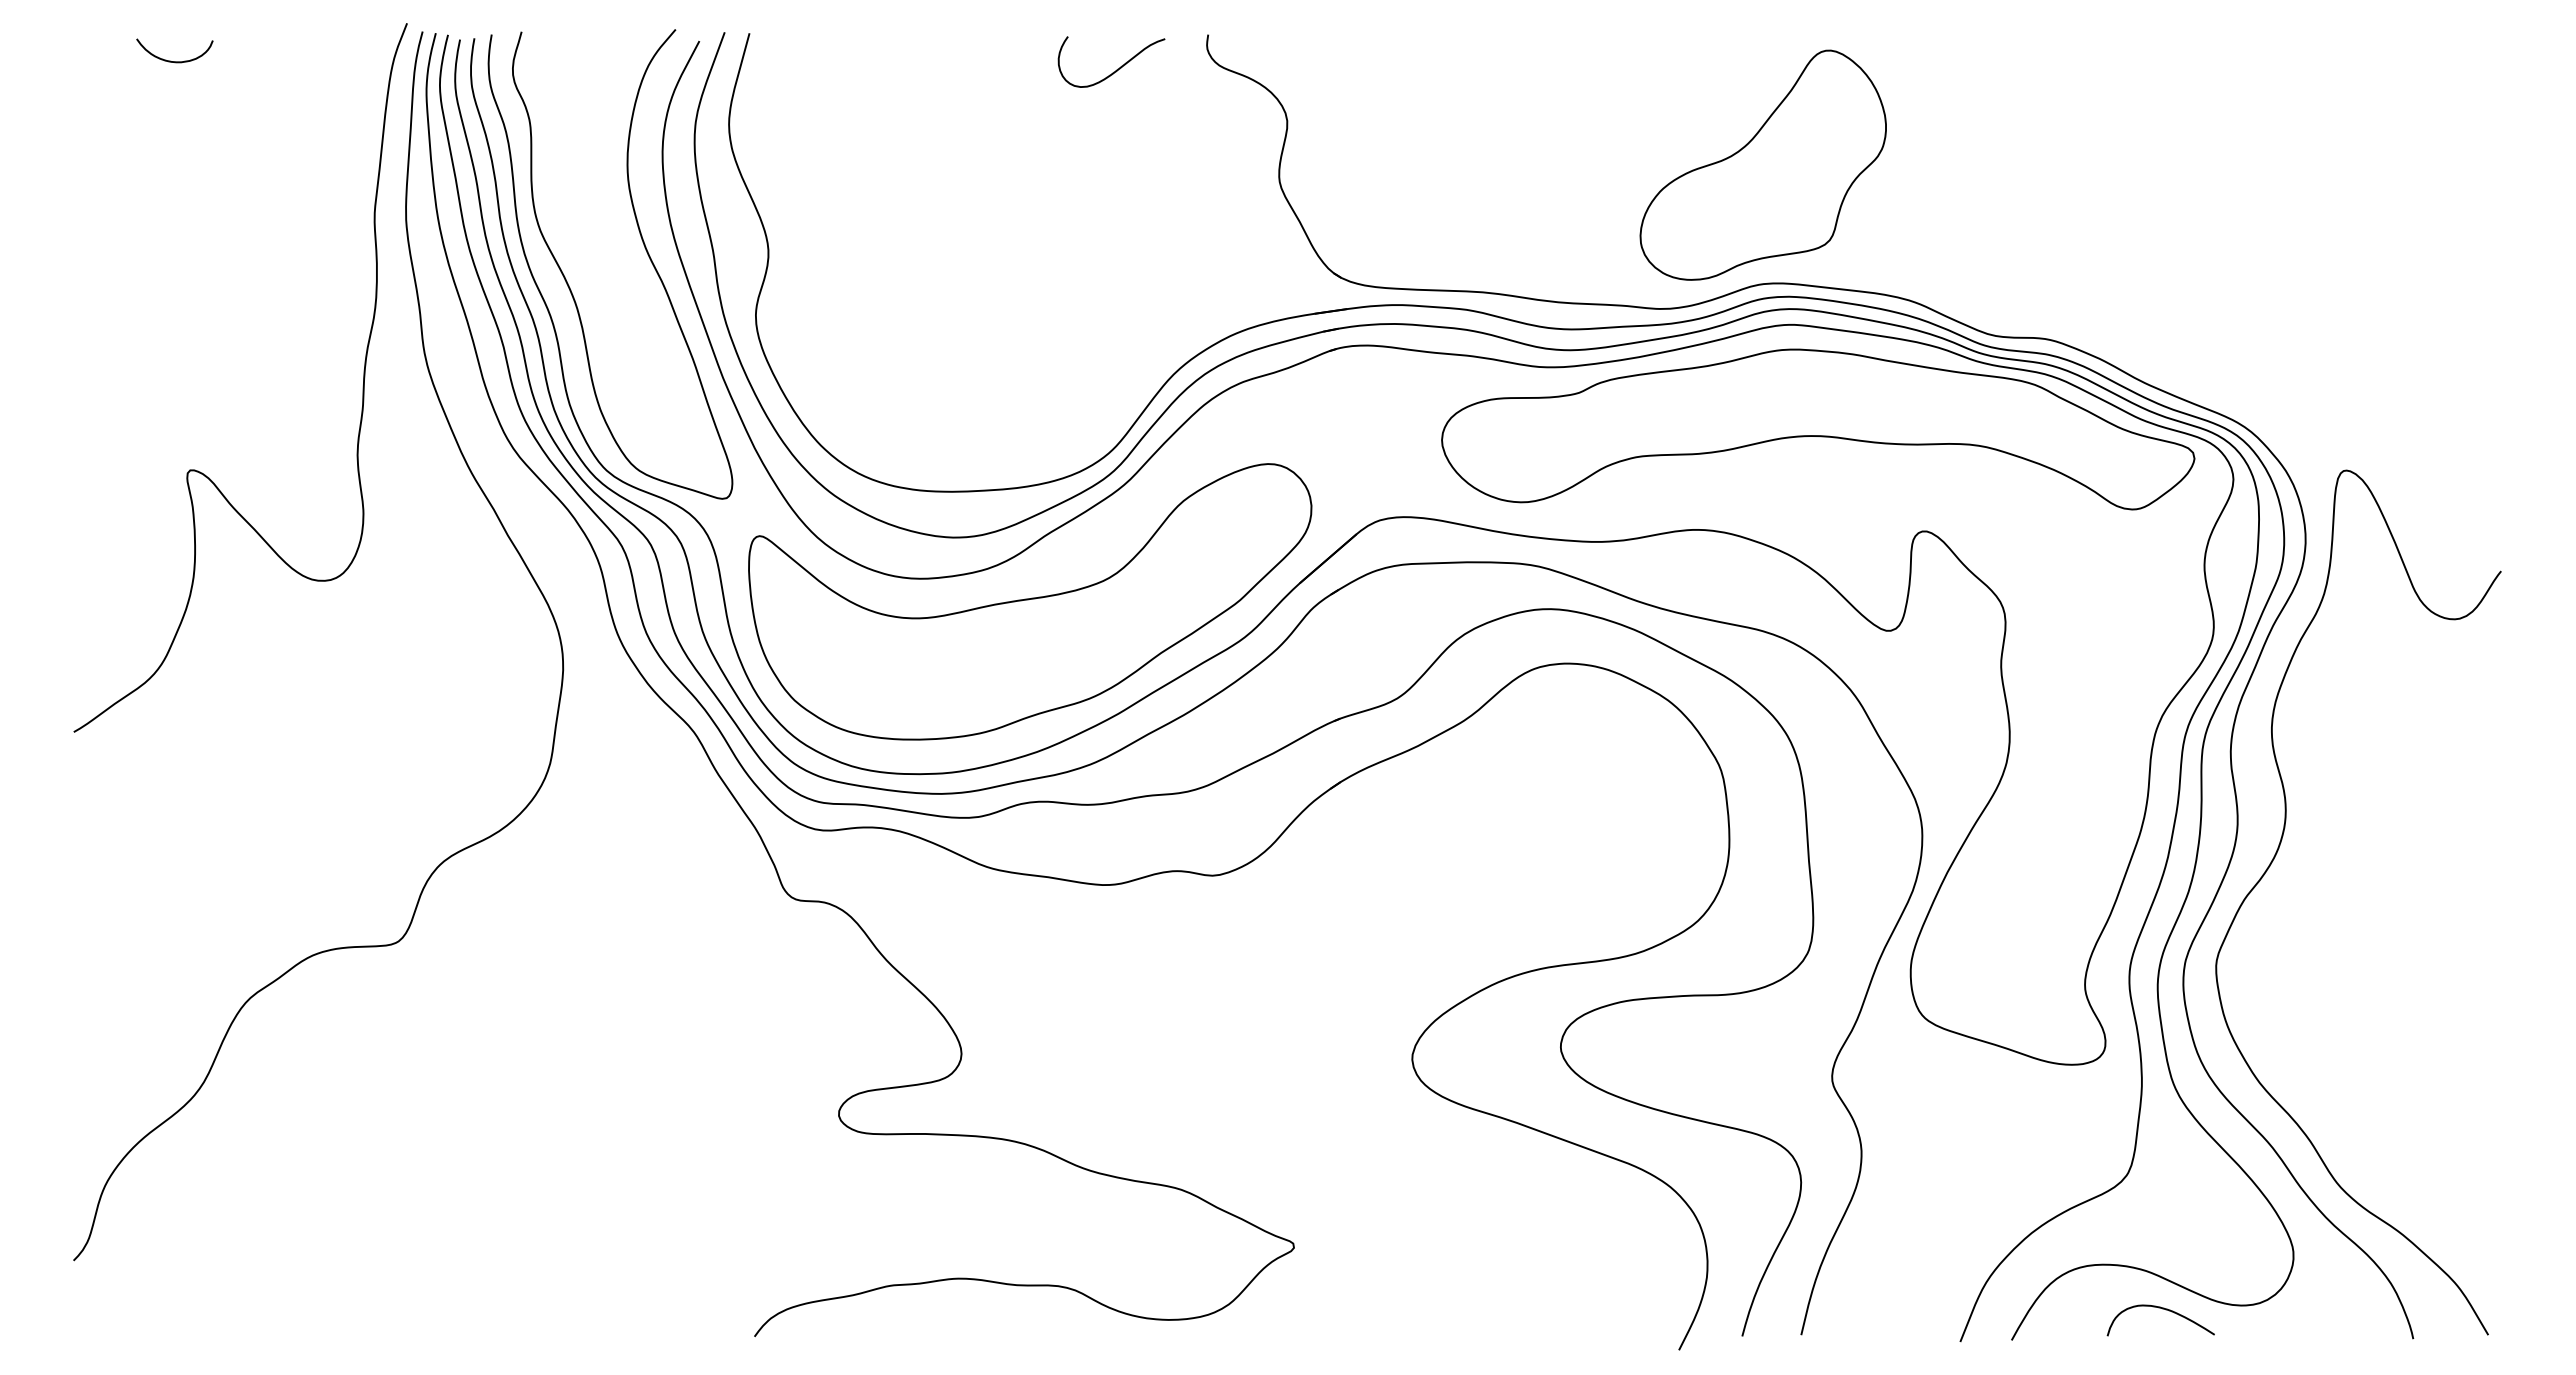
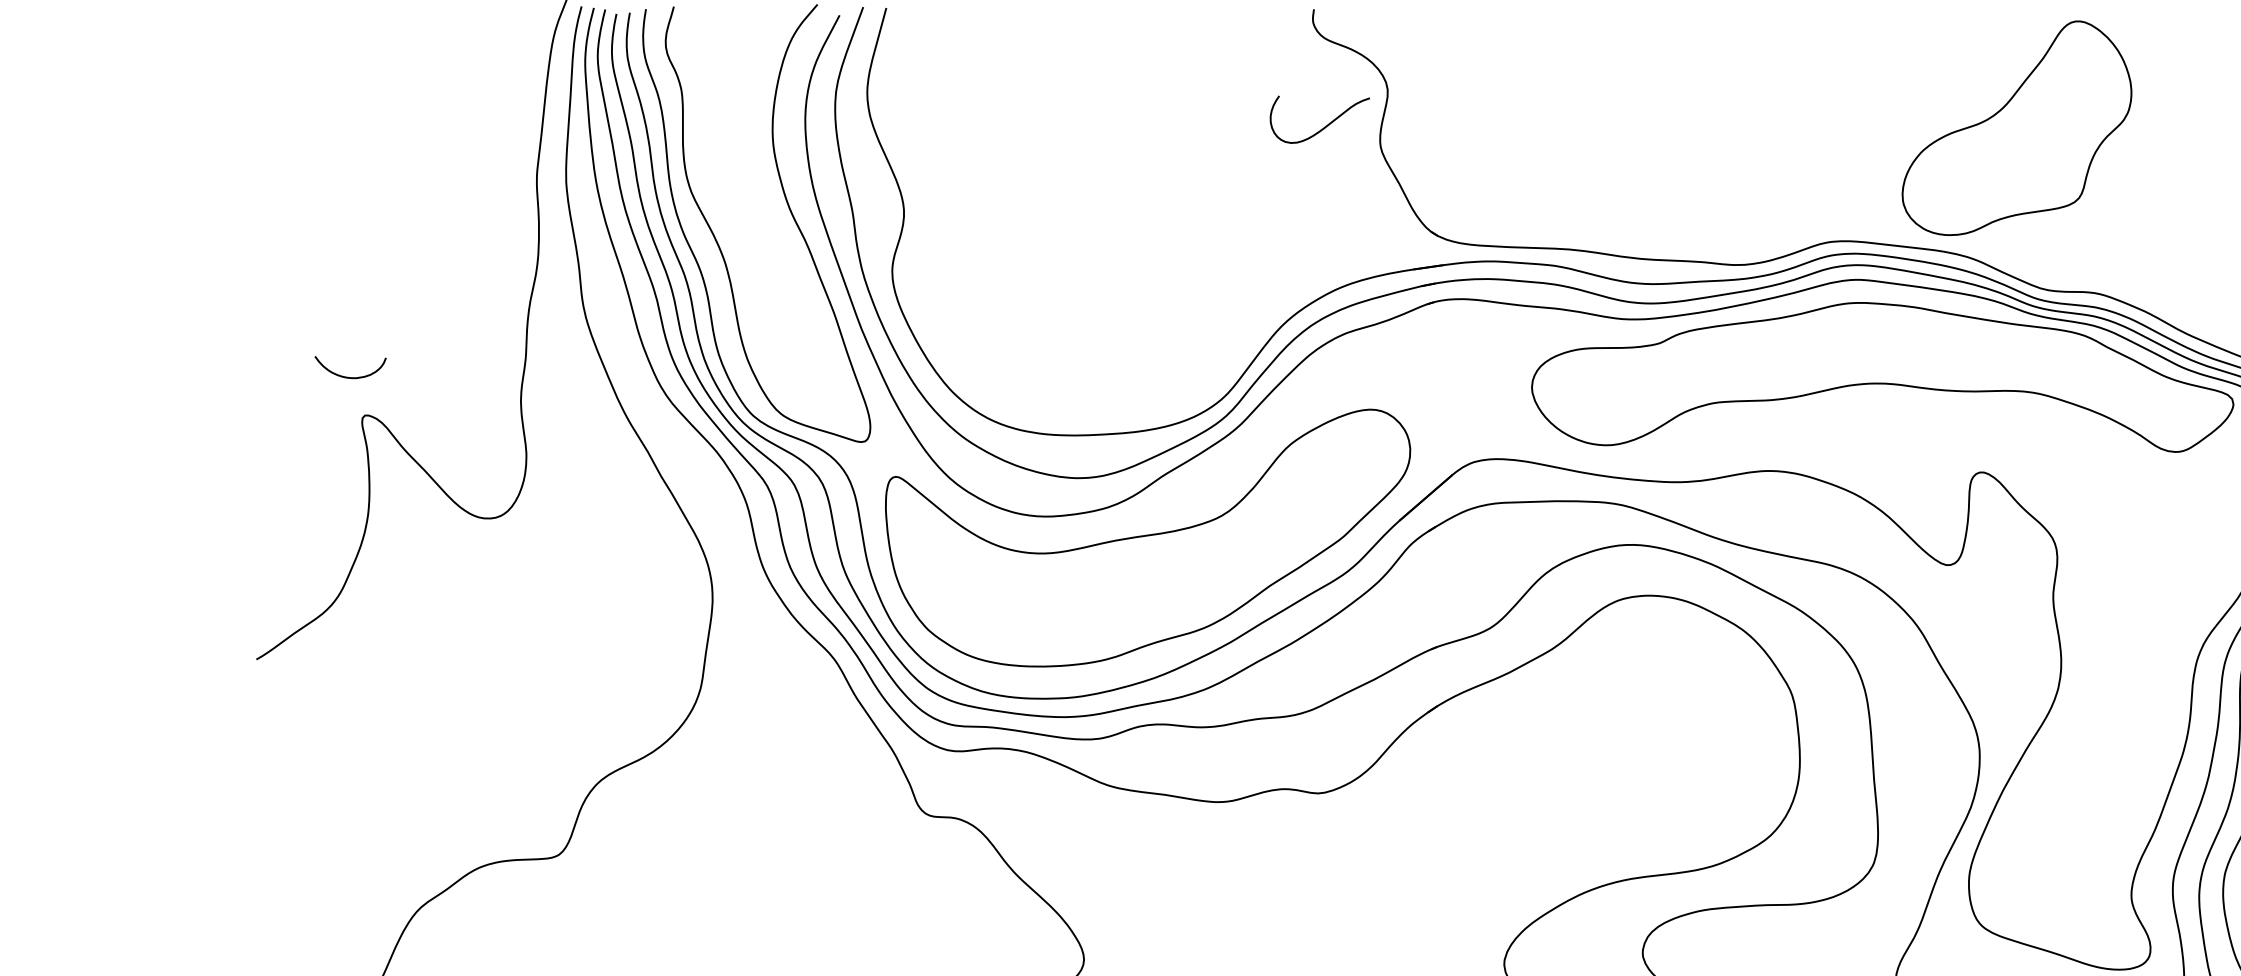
curve: (170, 60) -> (346, 376), moved
curve: (1116, 69) -> (1324, 126), moved
part: (1762, 164) -> (2016, 127), moved

